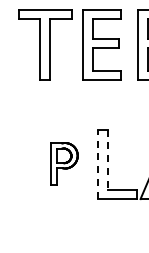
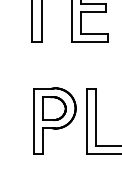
line: (108, 160) -> (96, 118), dashed -> solid
part: (64, 163) -> (54, 120), size x1.67
line: (98, 164) -> (86, 121), dashed -> solid

